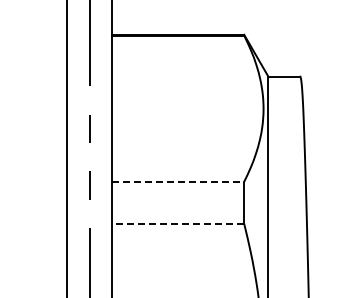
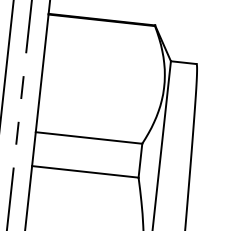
line: (178, 181) -> (89, 137), dashed -> solid
line: (177, 223) -> (84, 171), dashed -> solid

